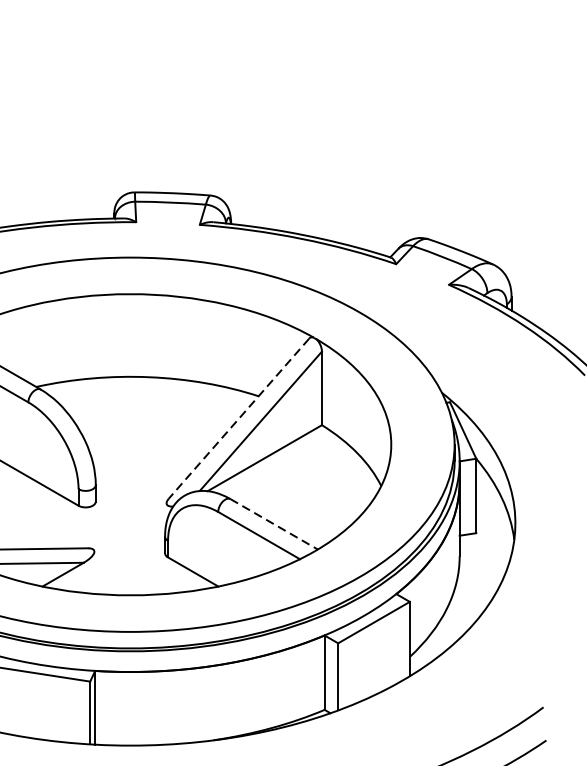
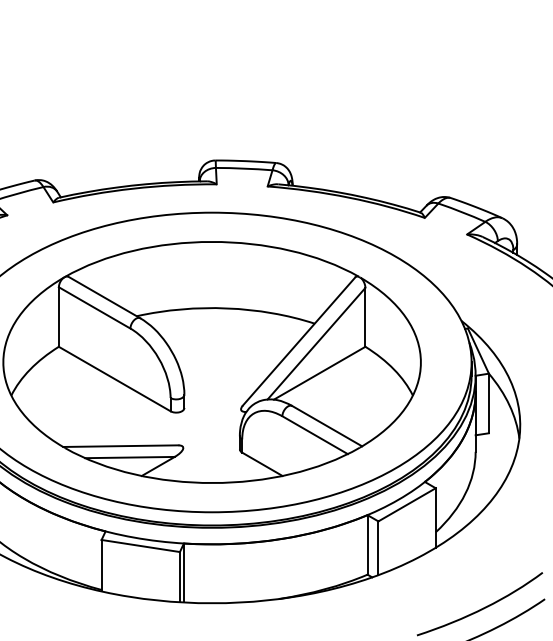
line: (238, 418) -> (298, 341), dashed -> solid
line: (274, 524) -> (327, 426), dashed -> solid

